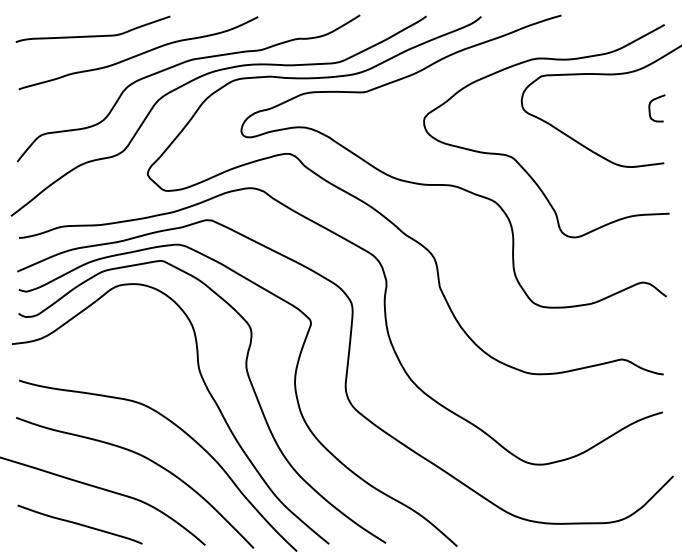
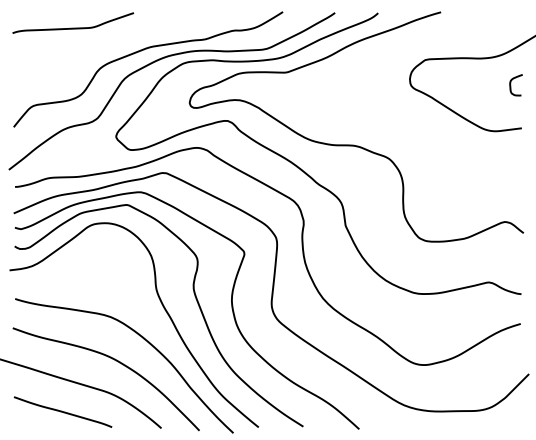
curve: (137, 54) -> (108, 42), removed
curve: (517, 160) -> (406, 126), removed

